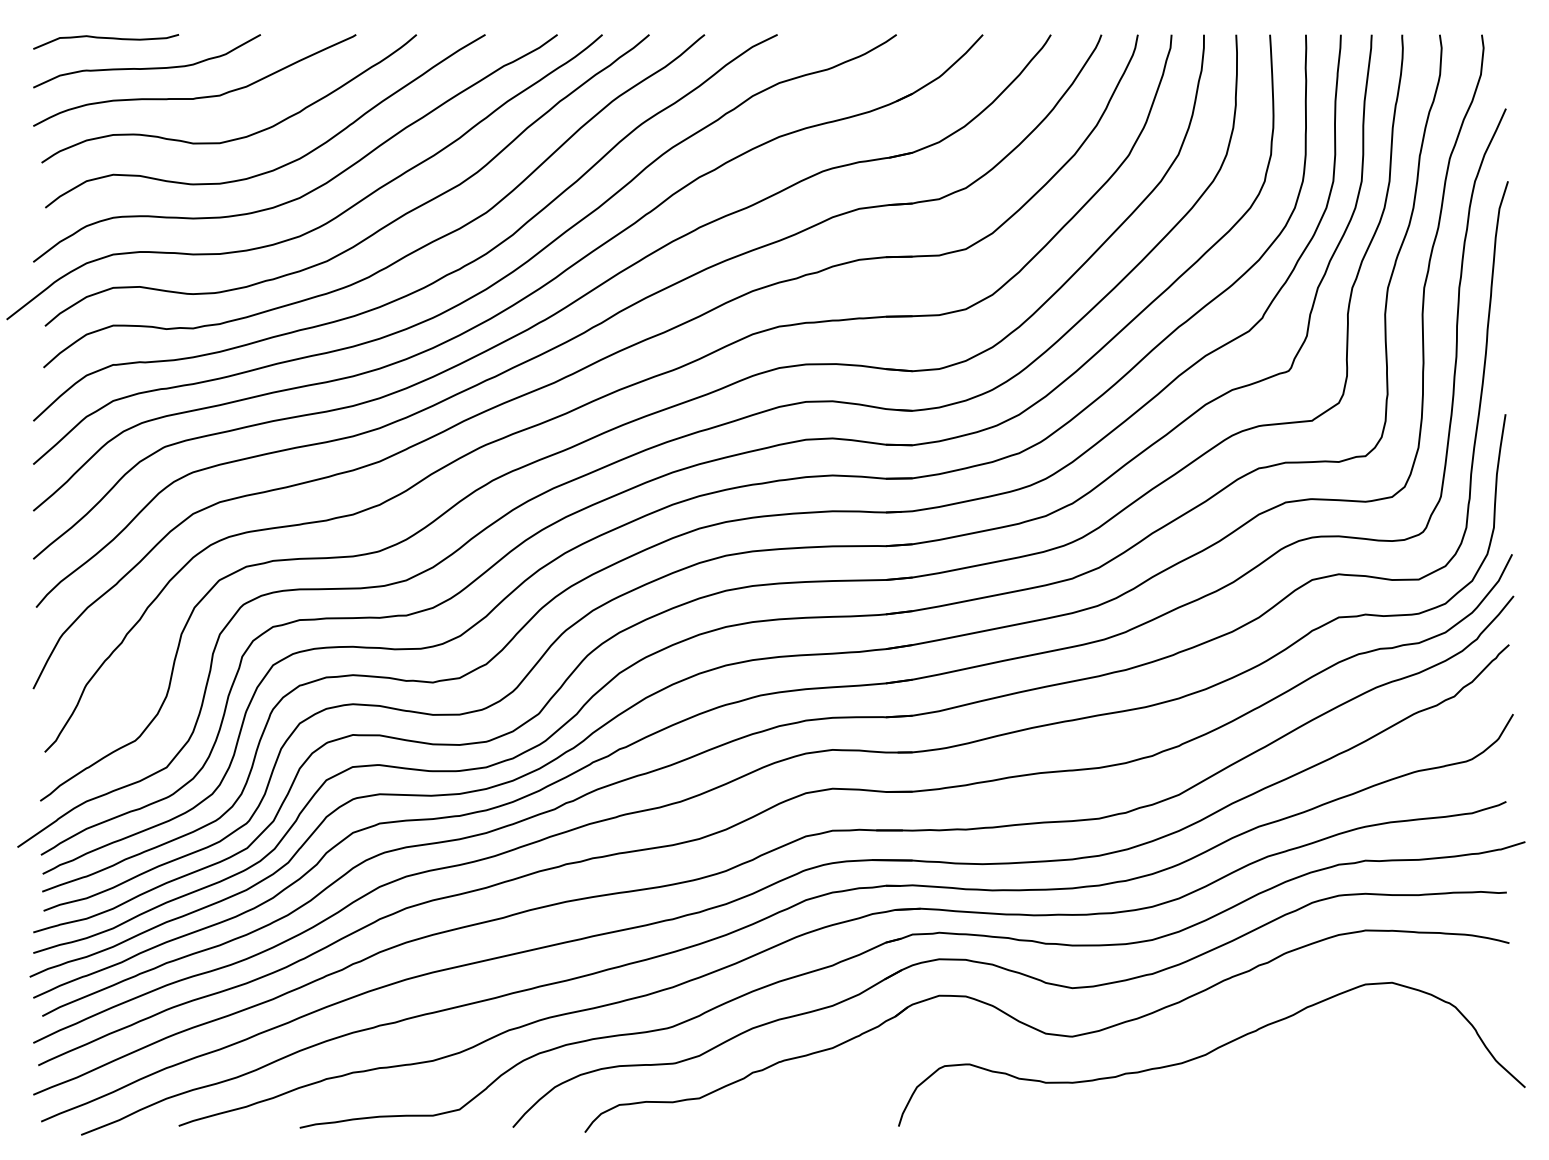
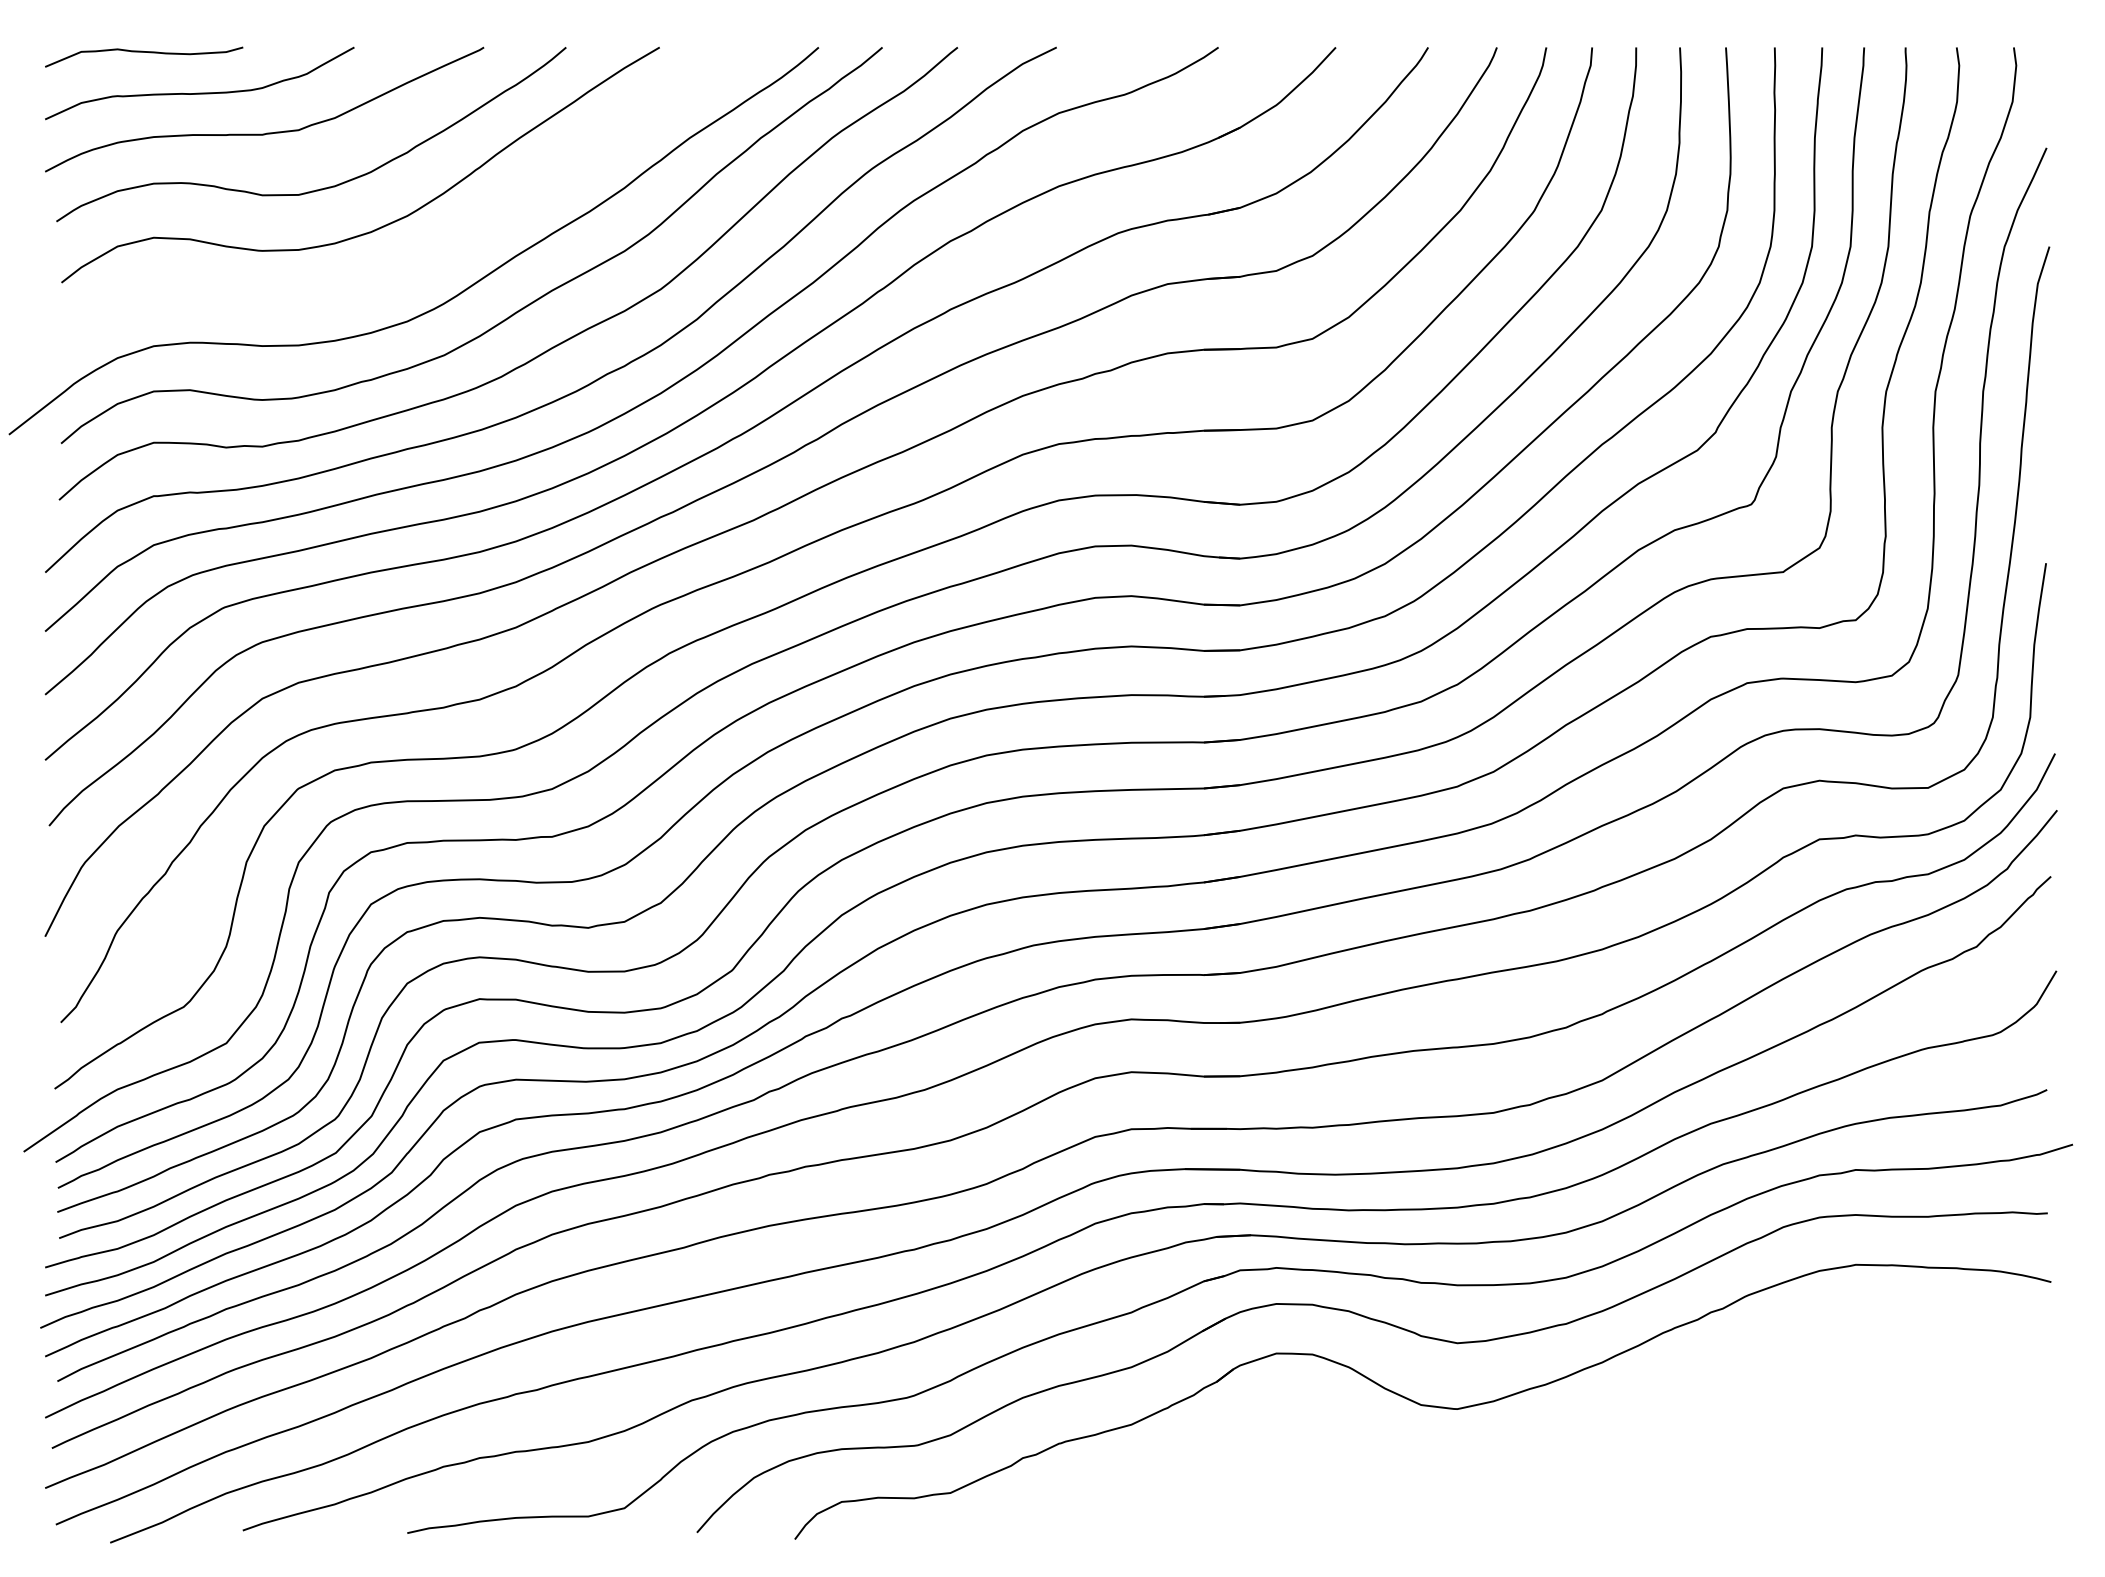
curve: (316, 187) -> (429, 255), removed
curve: (1210, 1053) -> (1644, 1431), removed

